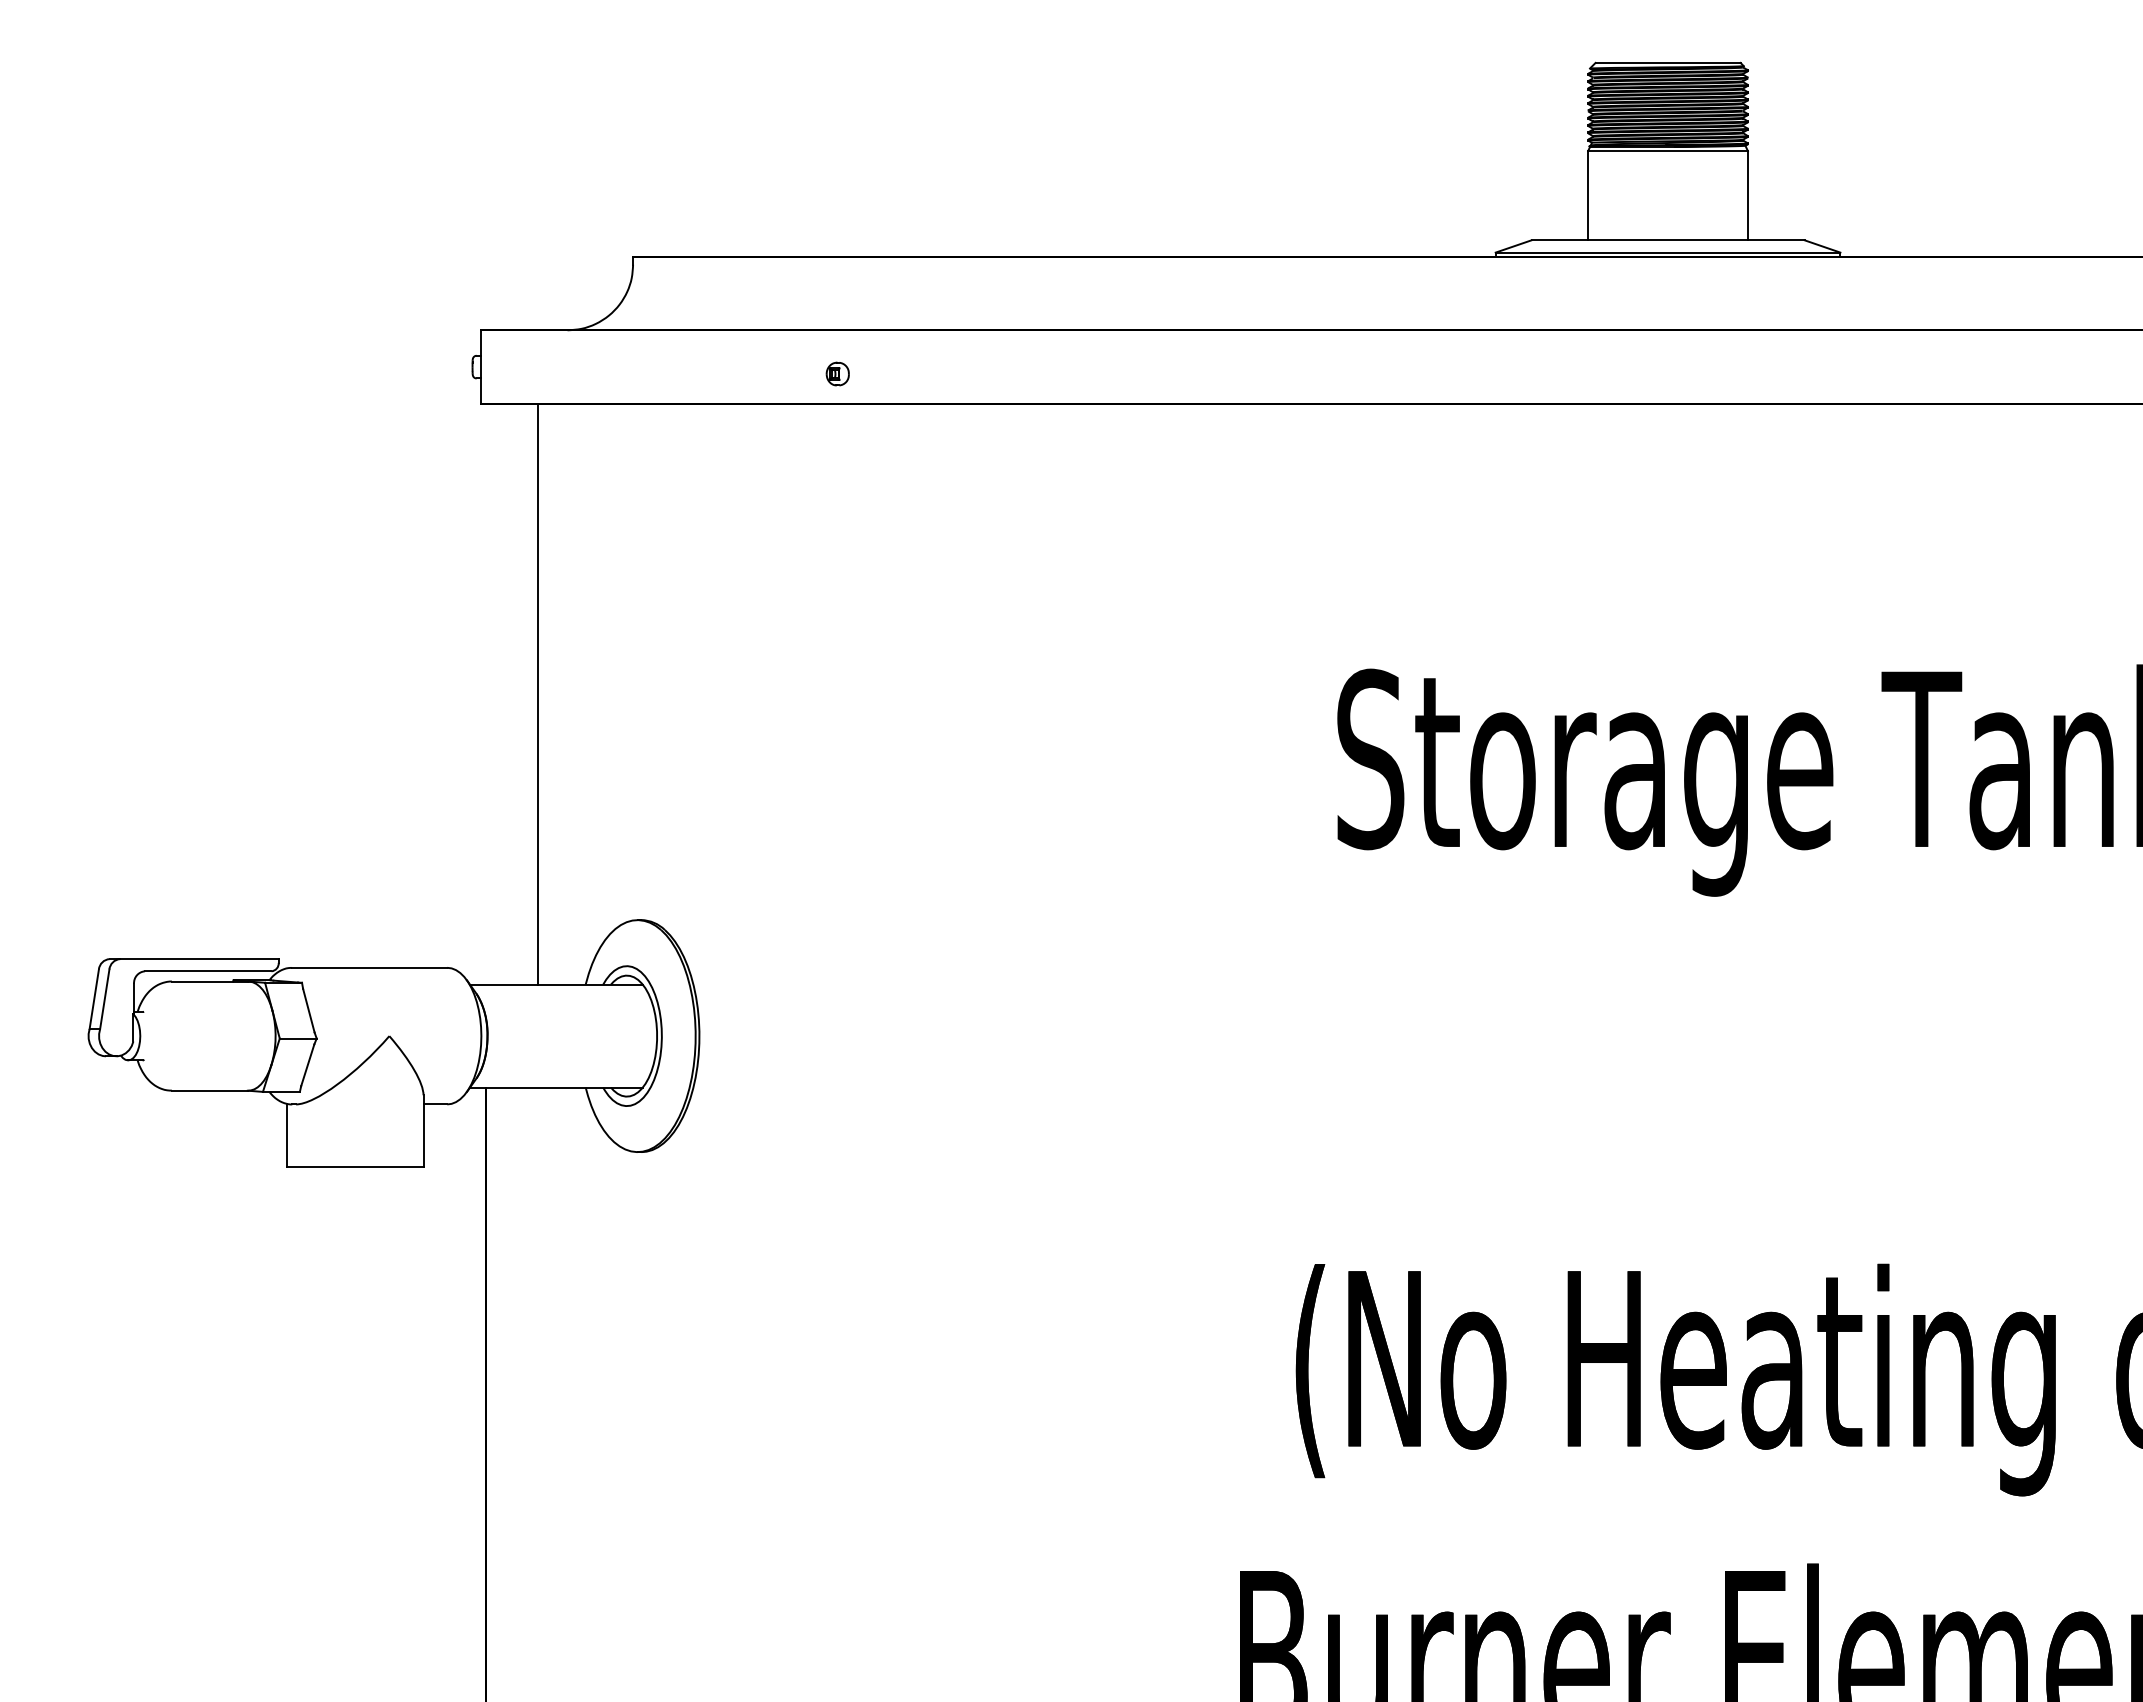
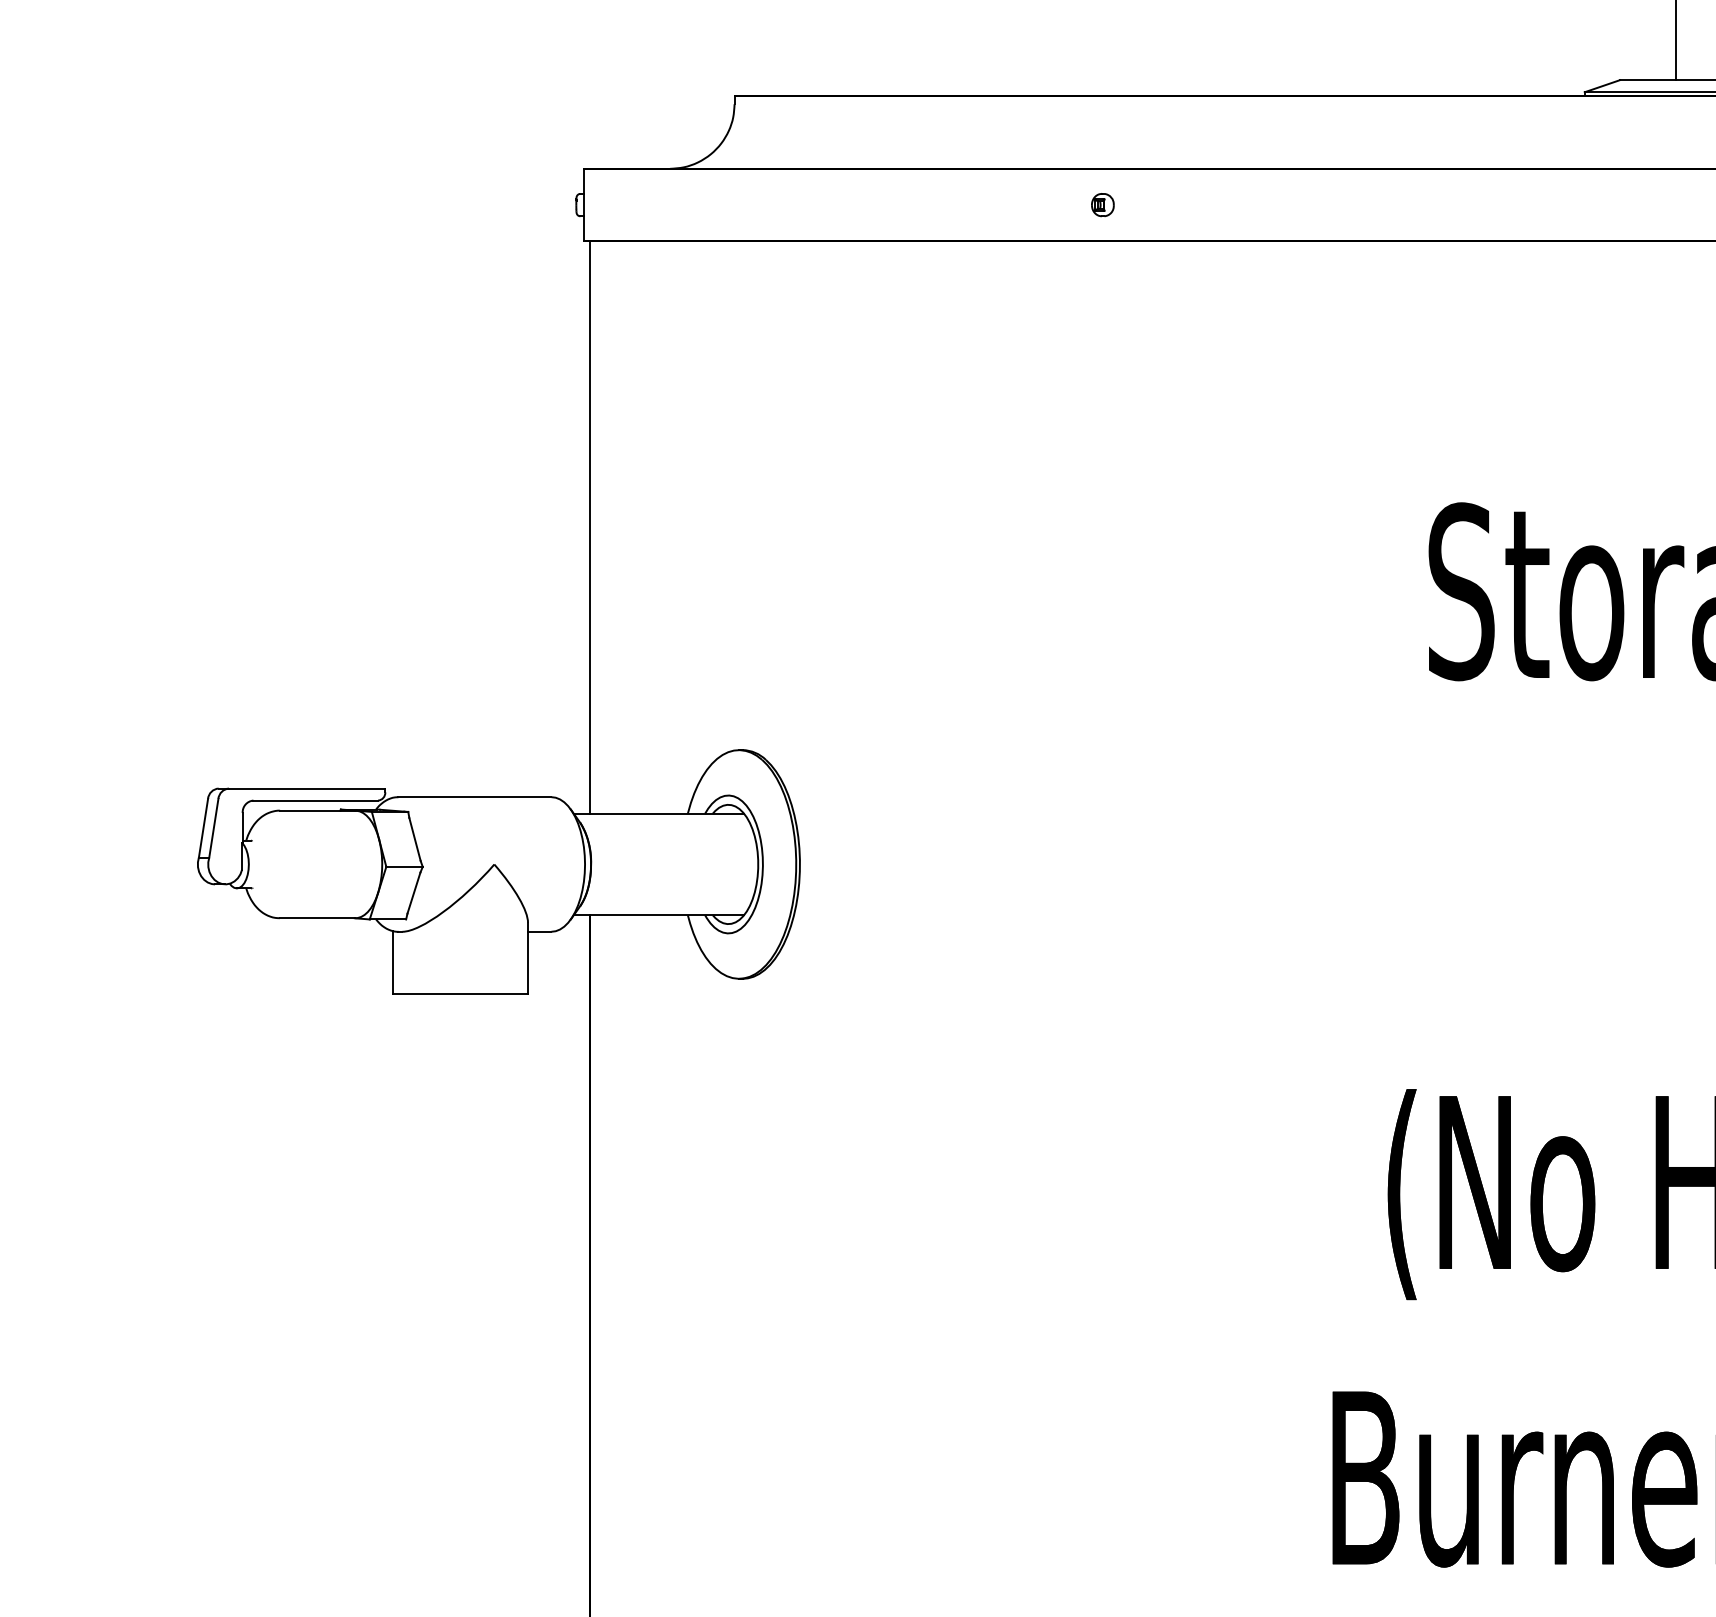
part: (837, 373) -> (1102, 204), moved
line: (538, 693) -> (590, 526), moved

